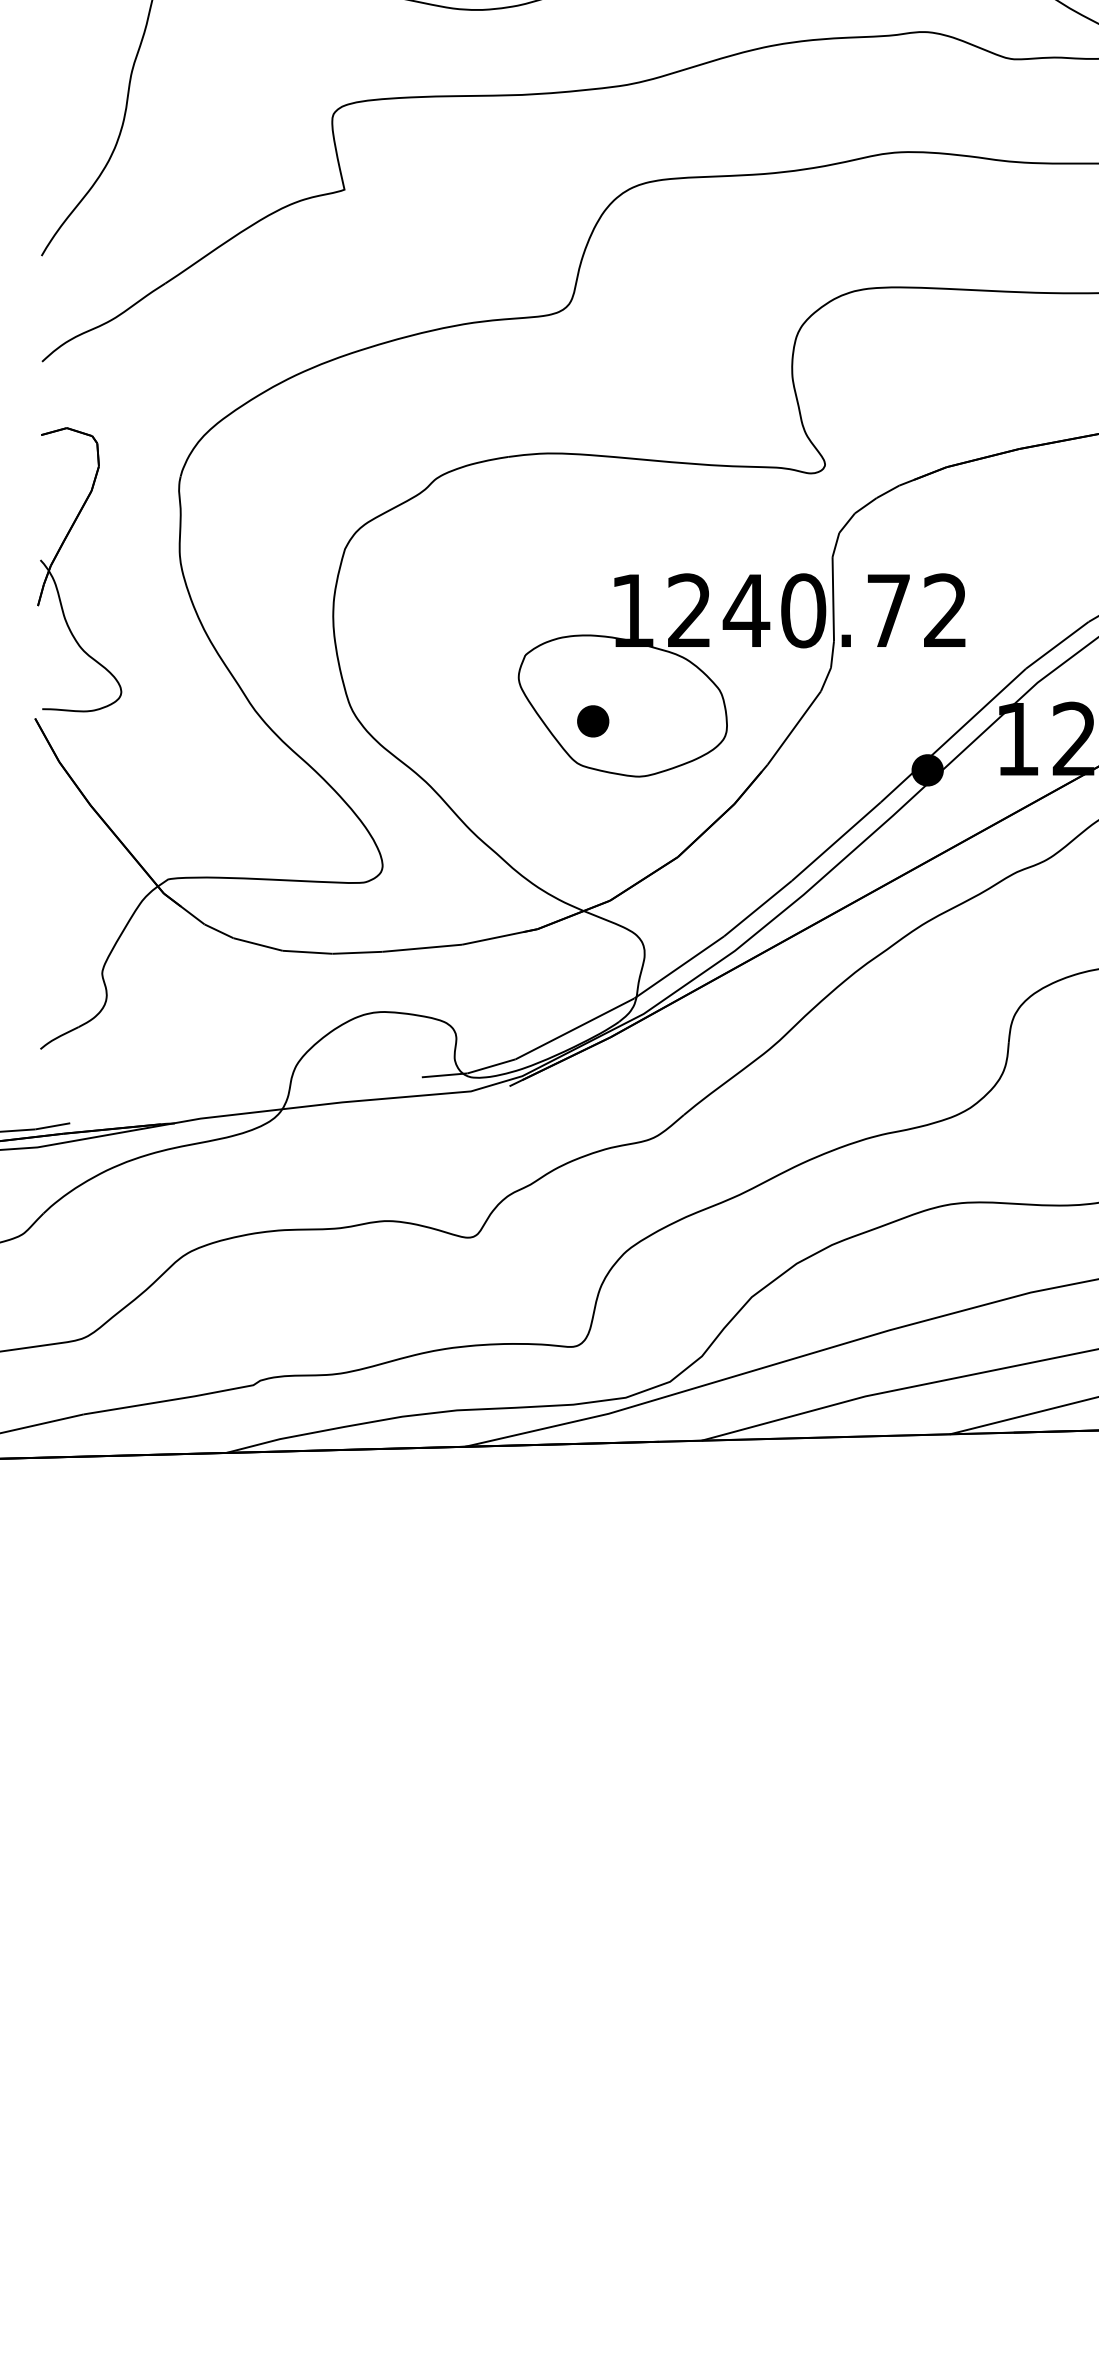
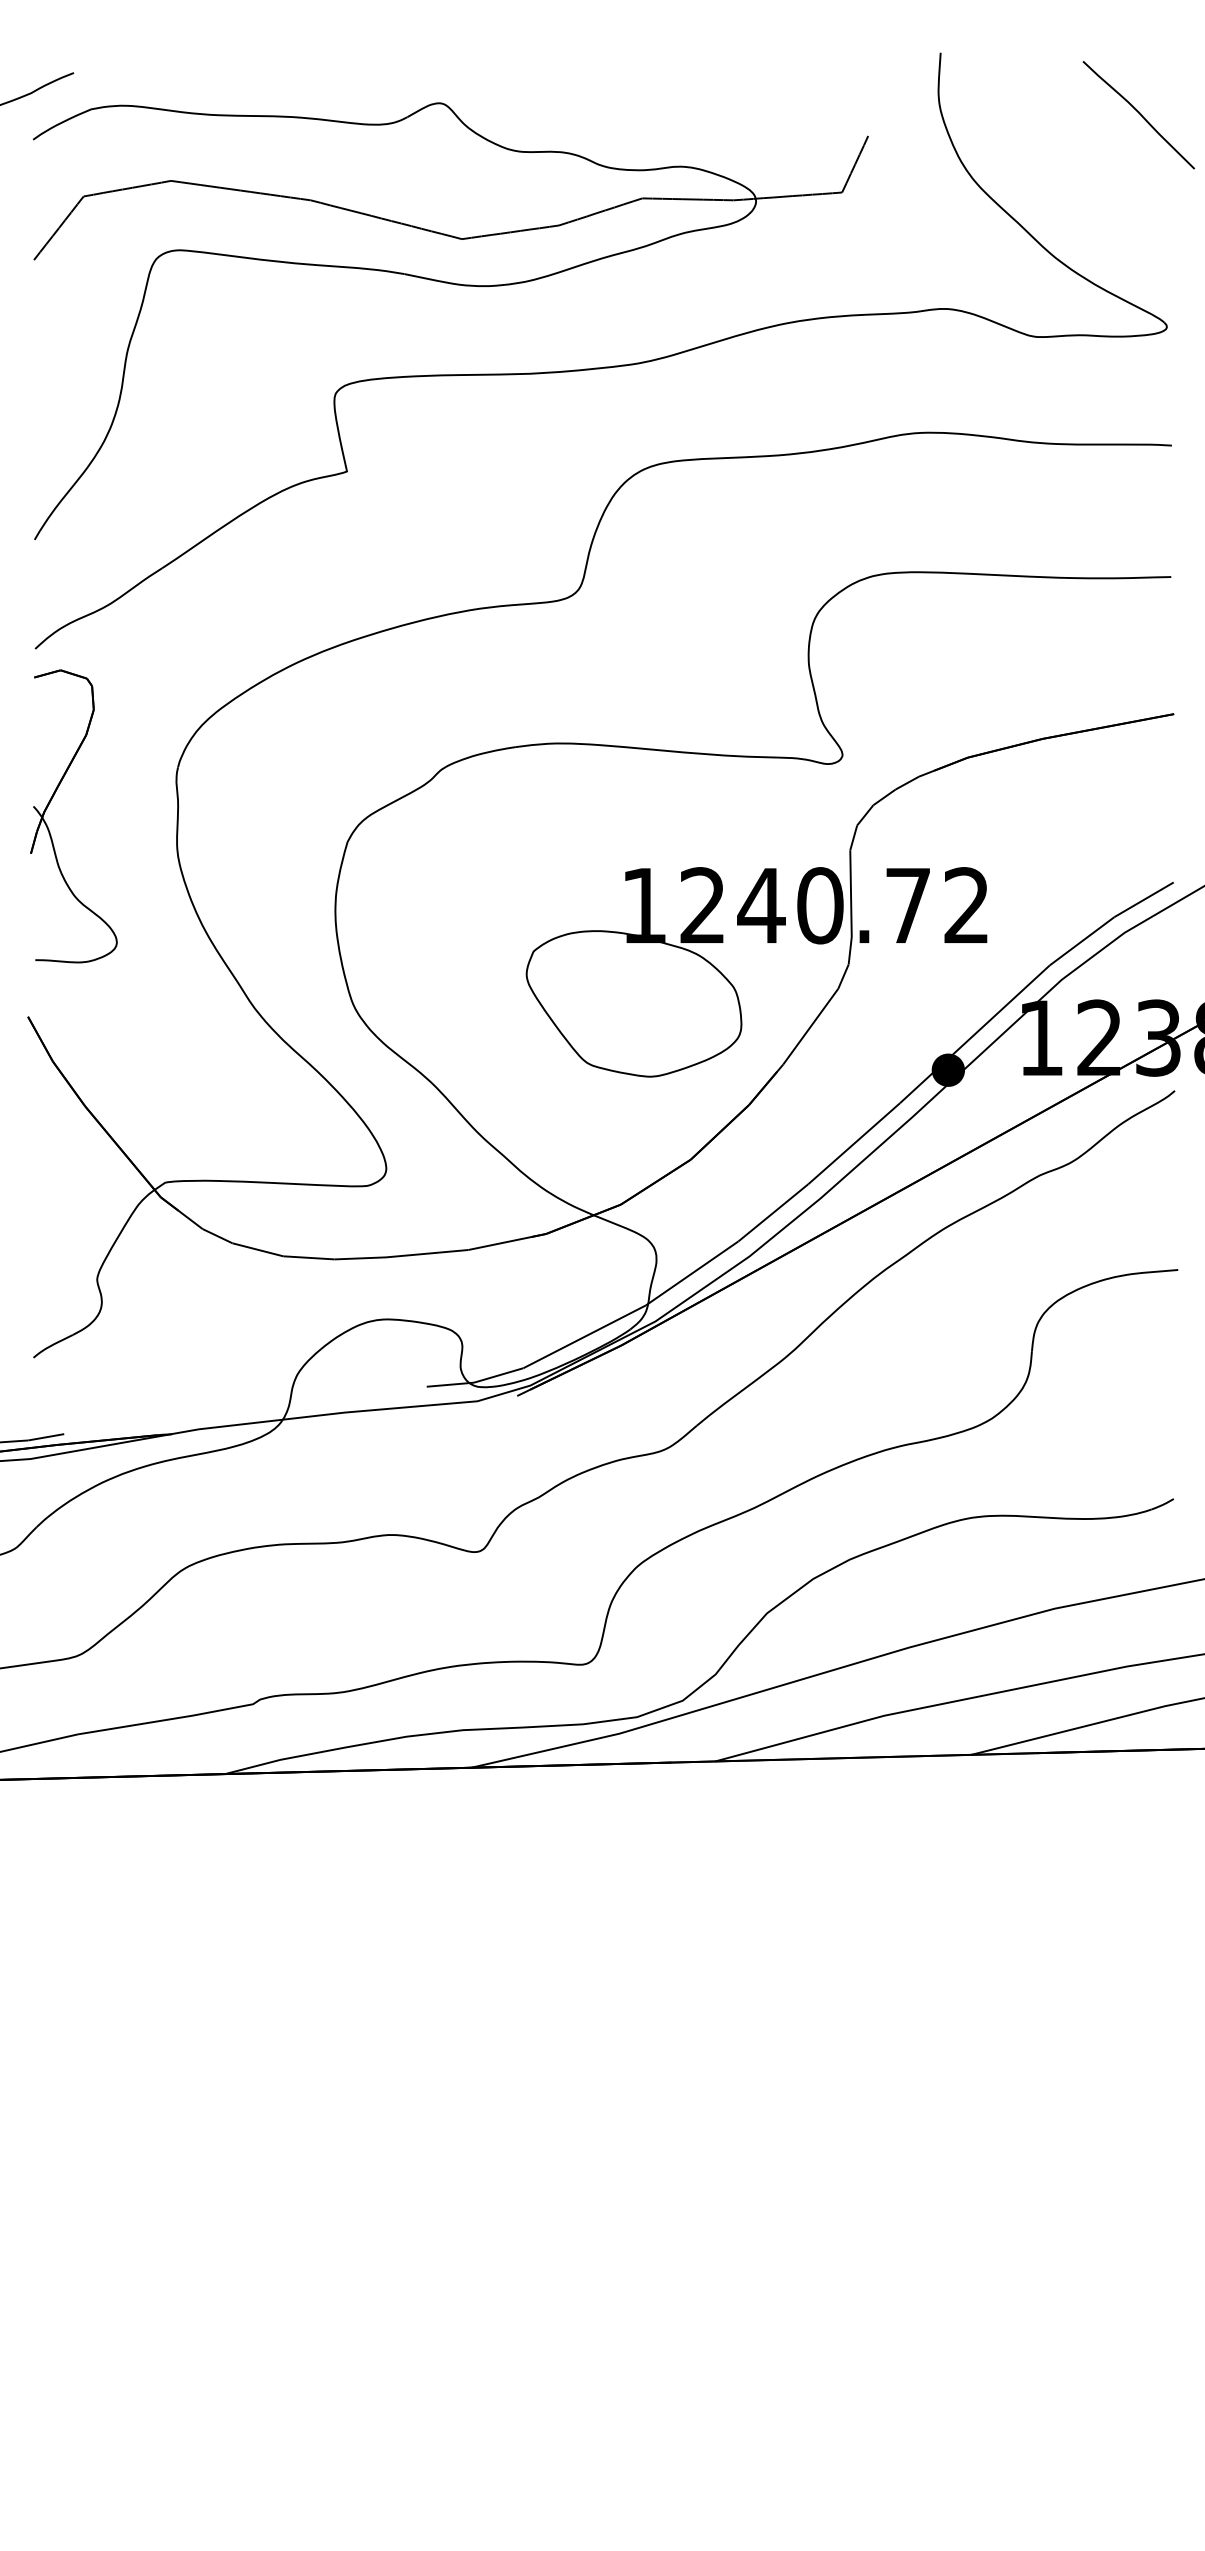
part: (57, 555) -> (51, 801), moved
part: (592, 721) -> (602, 1019), removed

